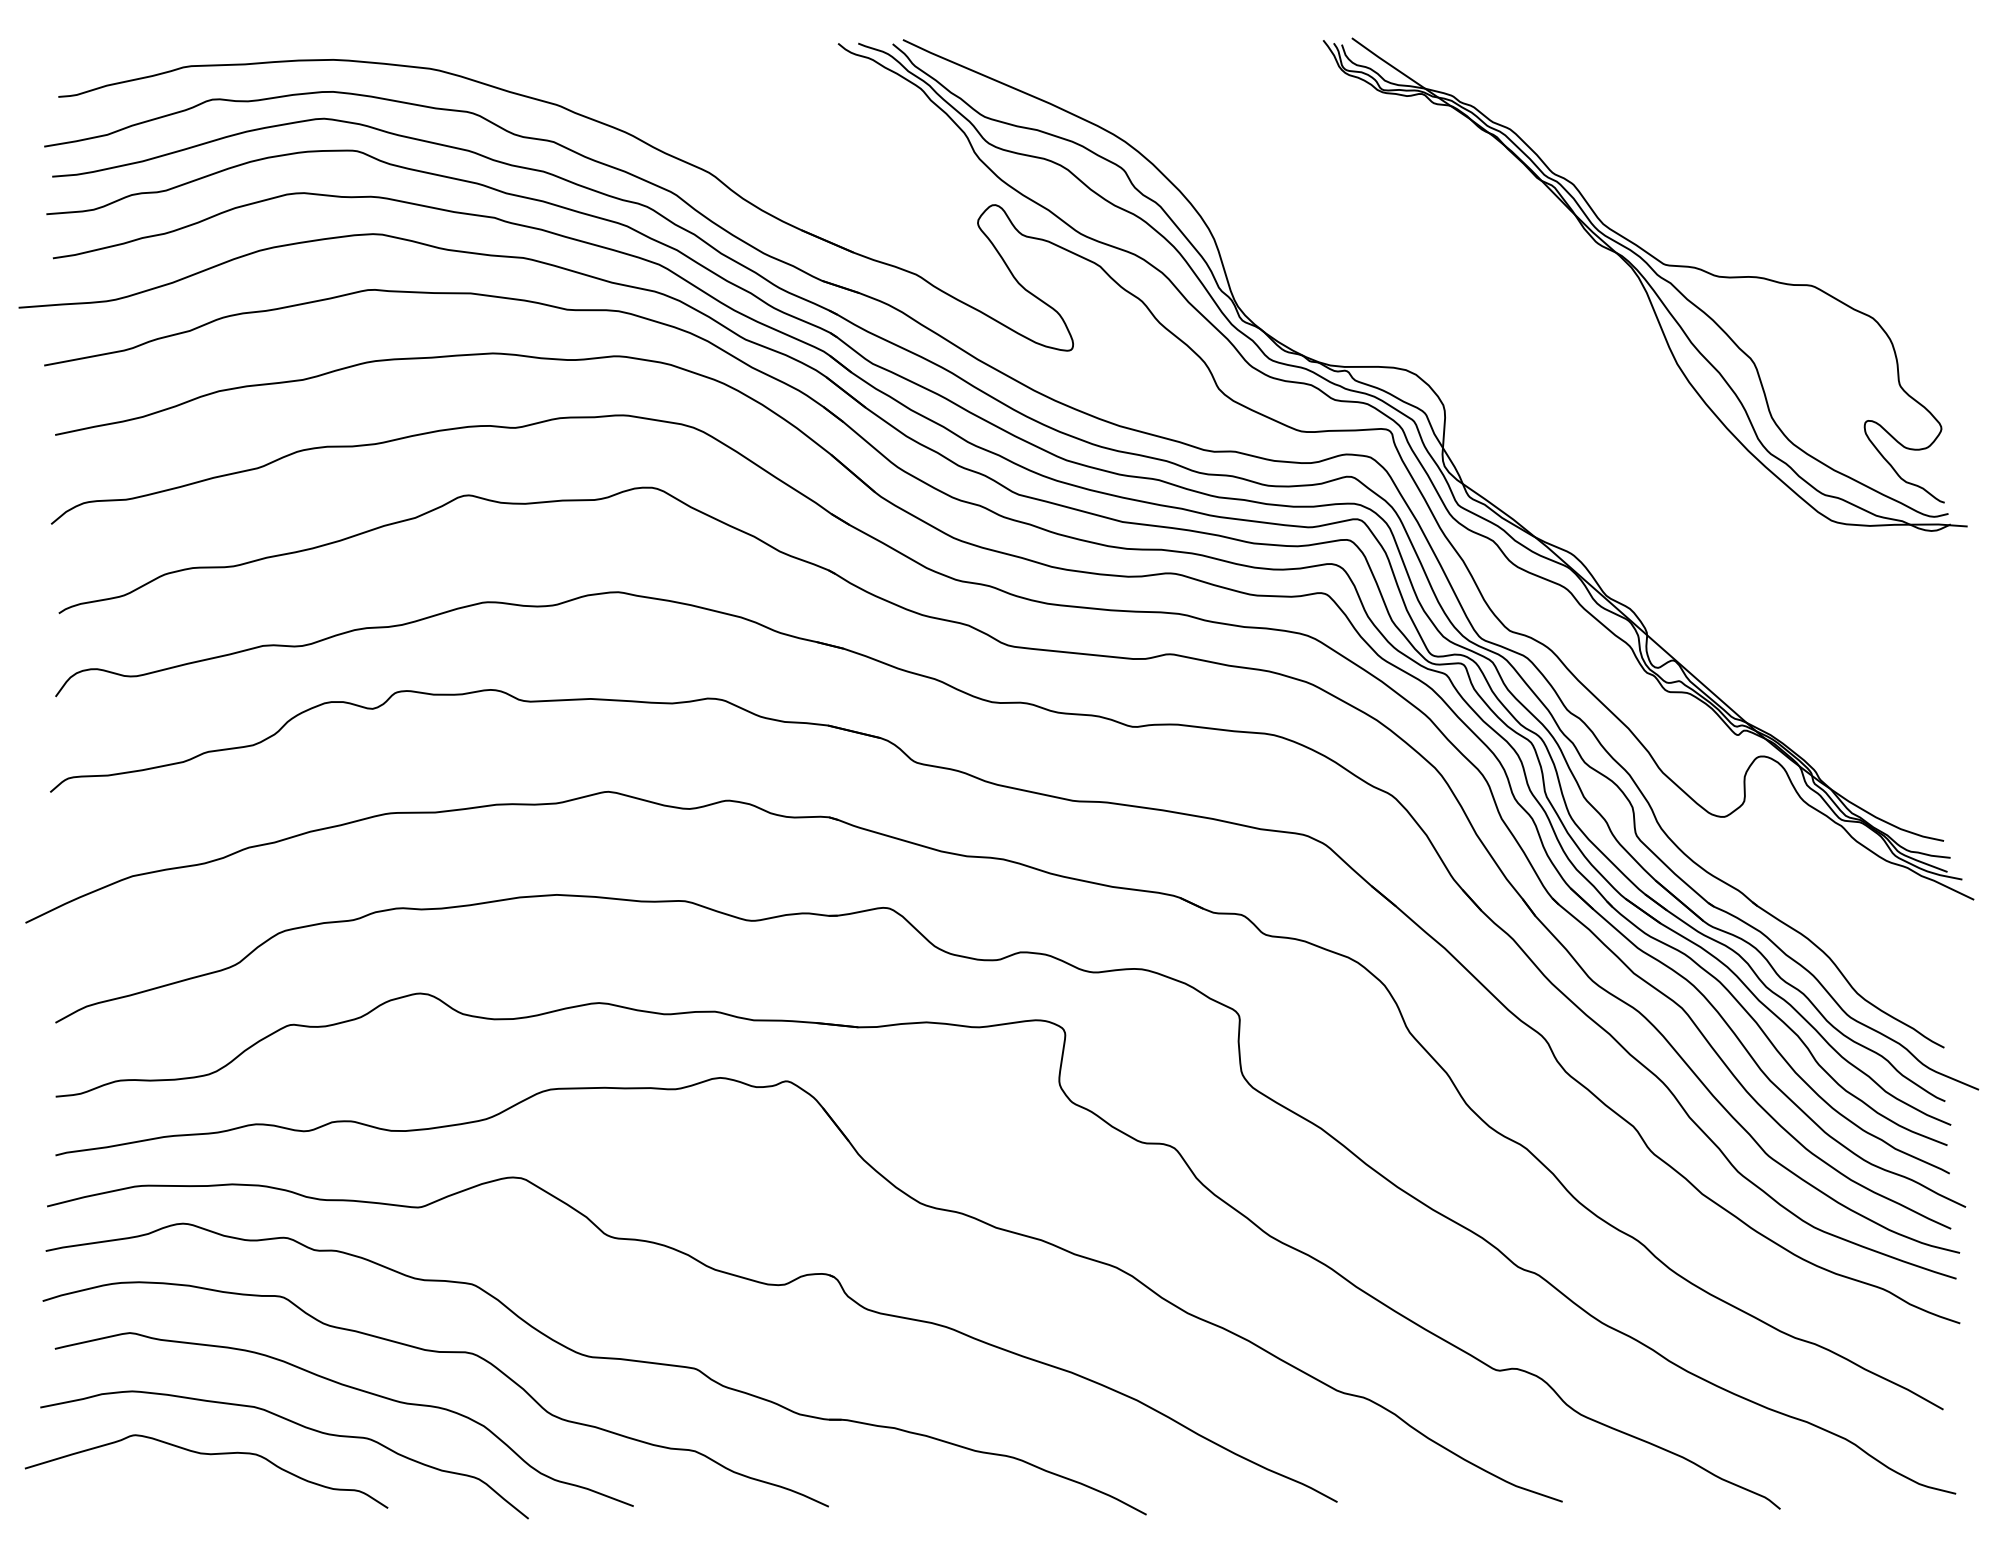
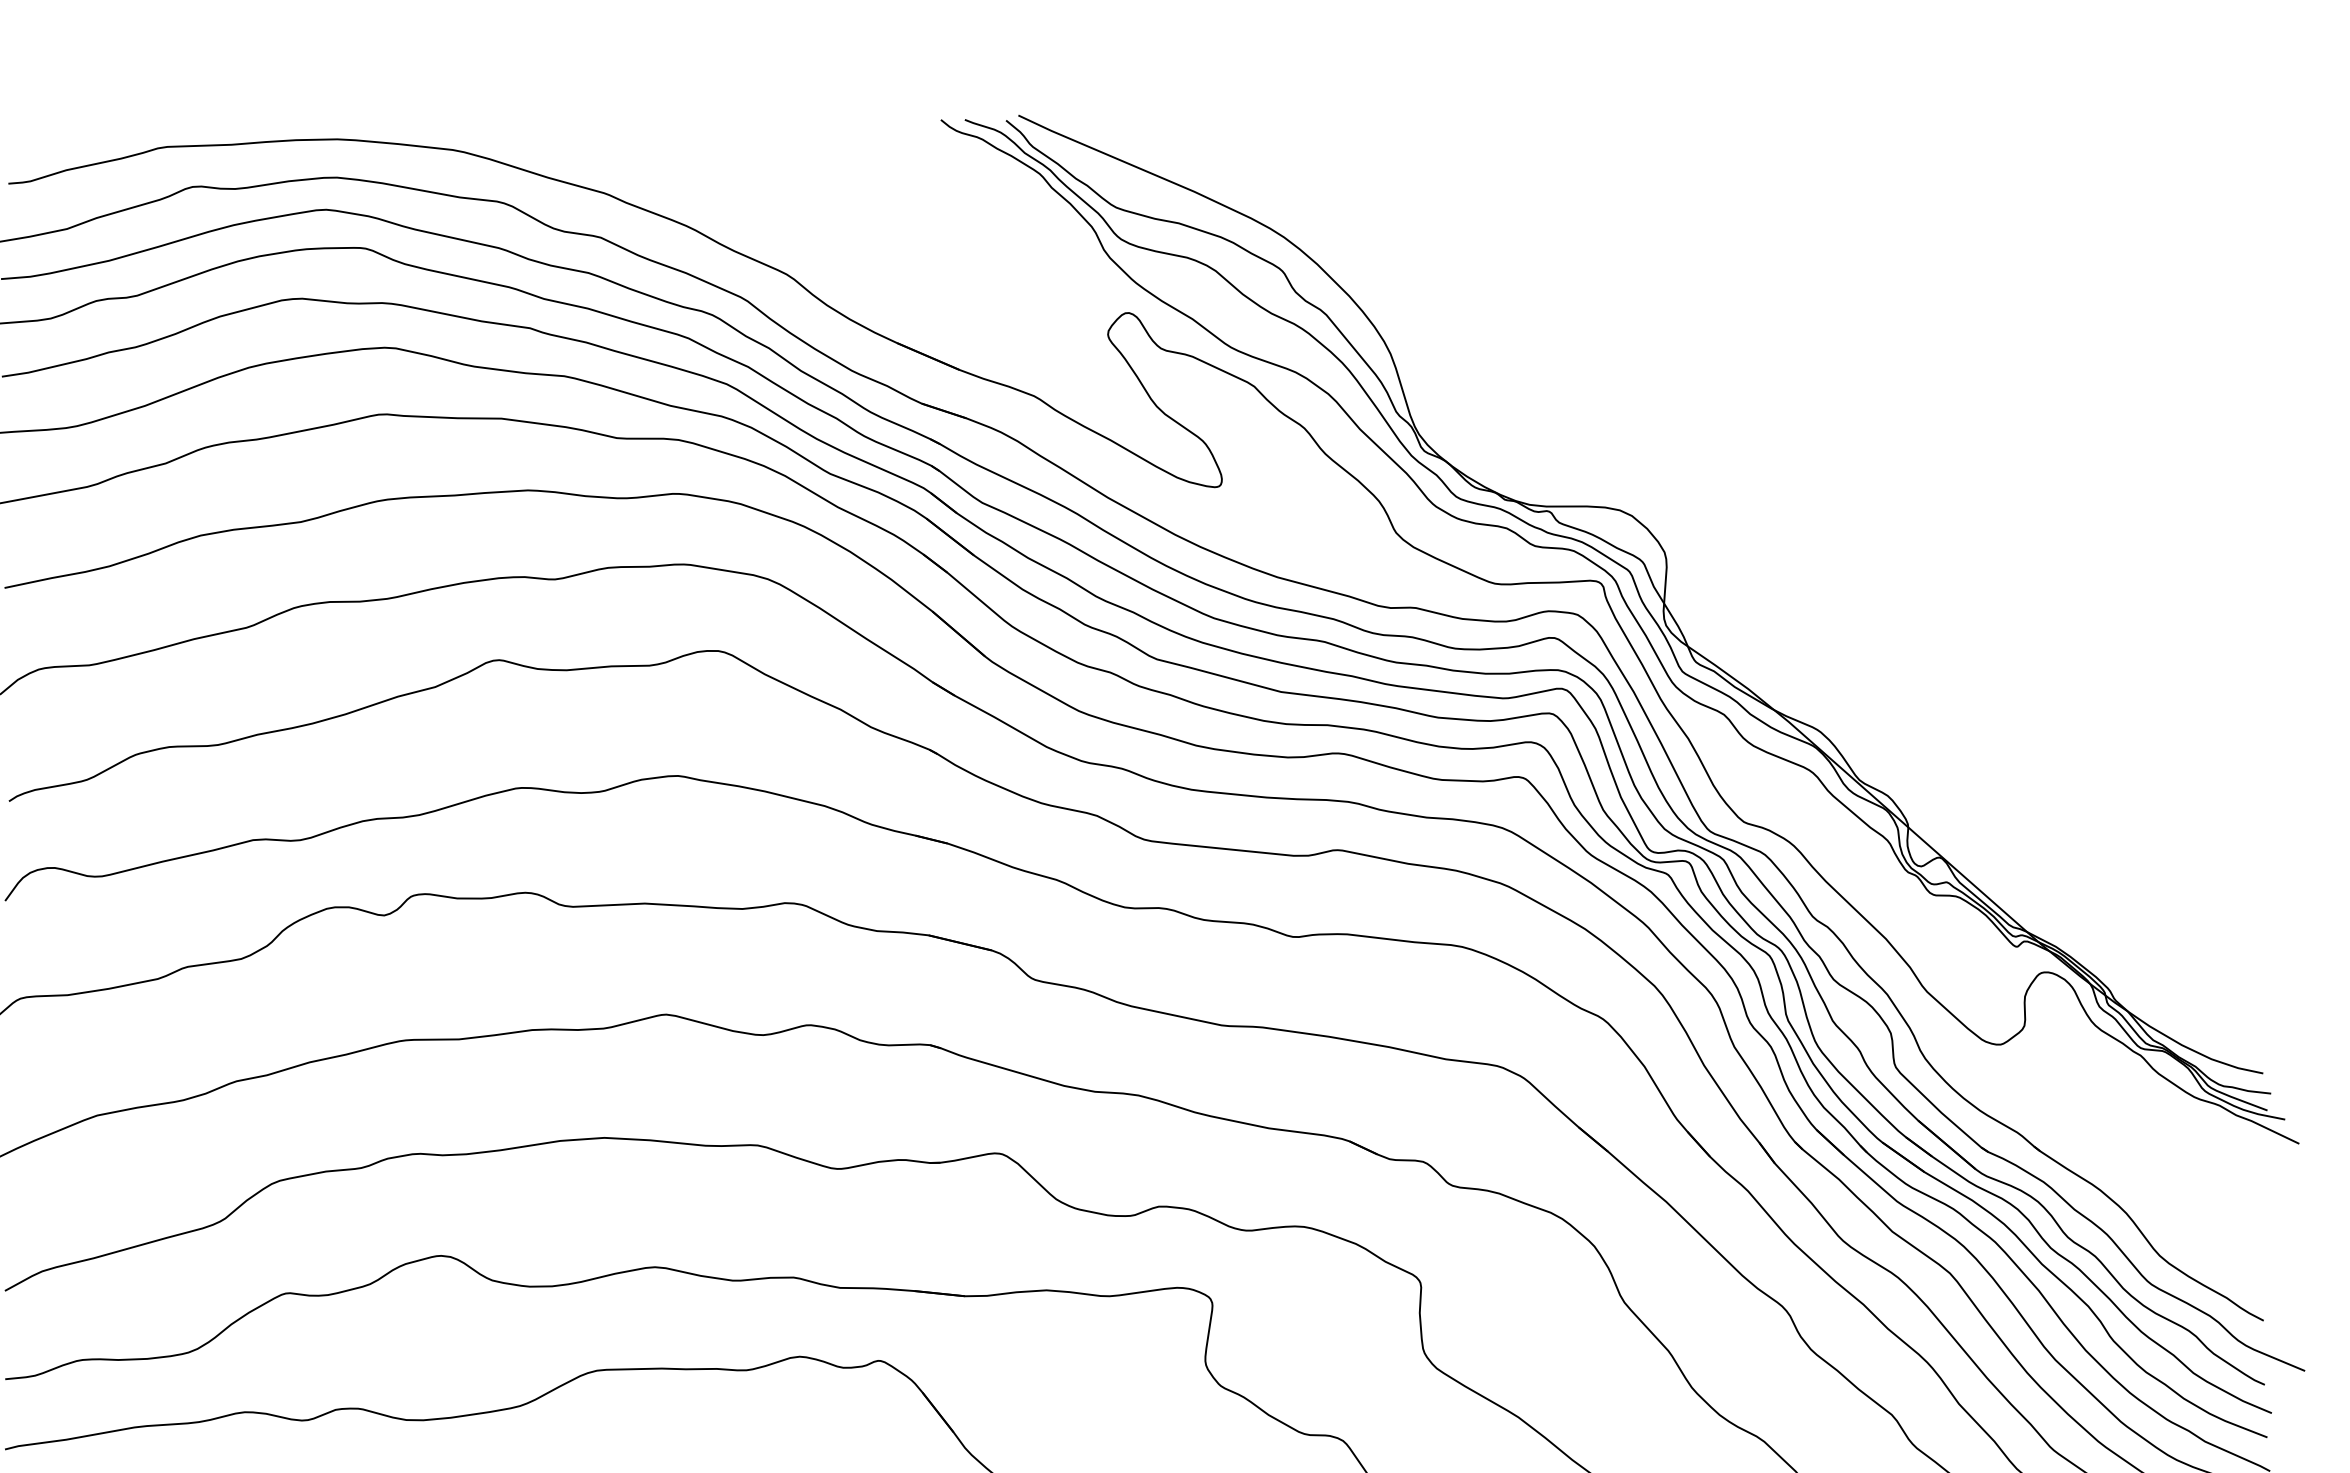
part: (1644, 284) -> (1905, 407), removed

